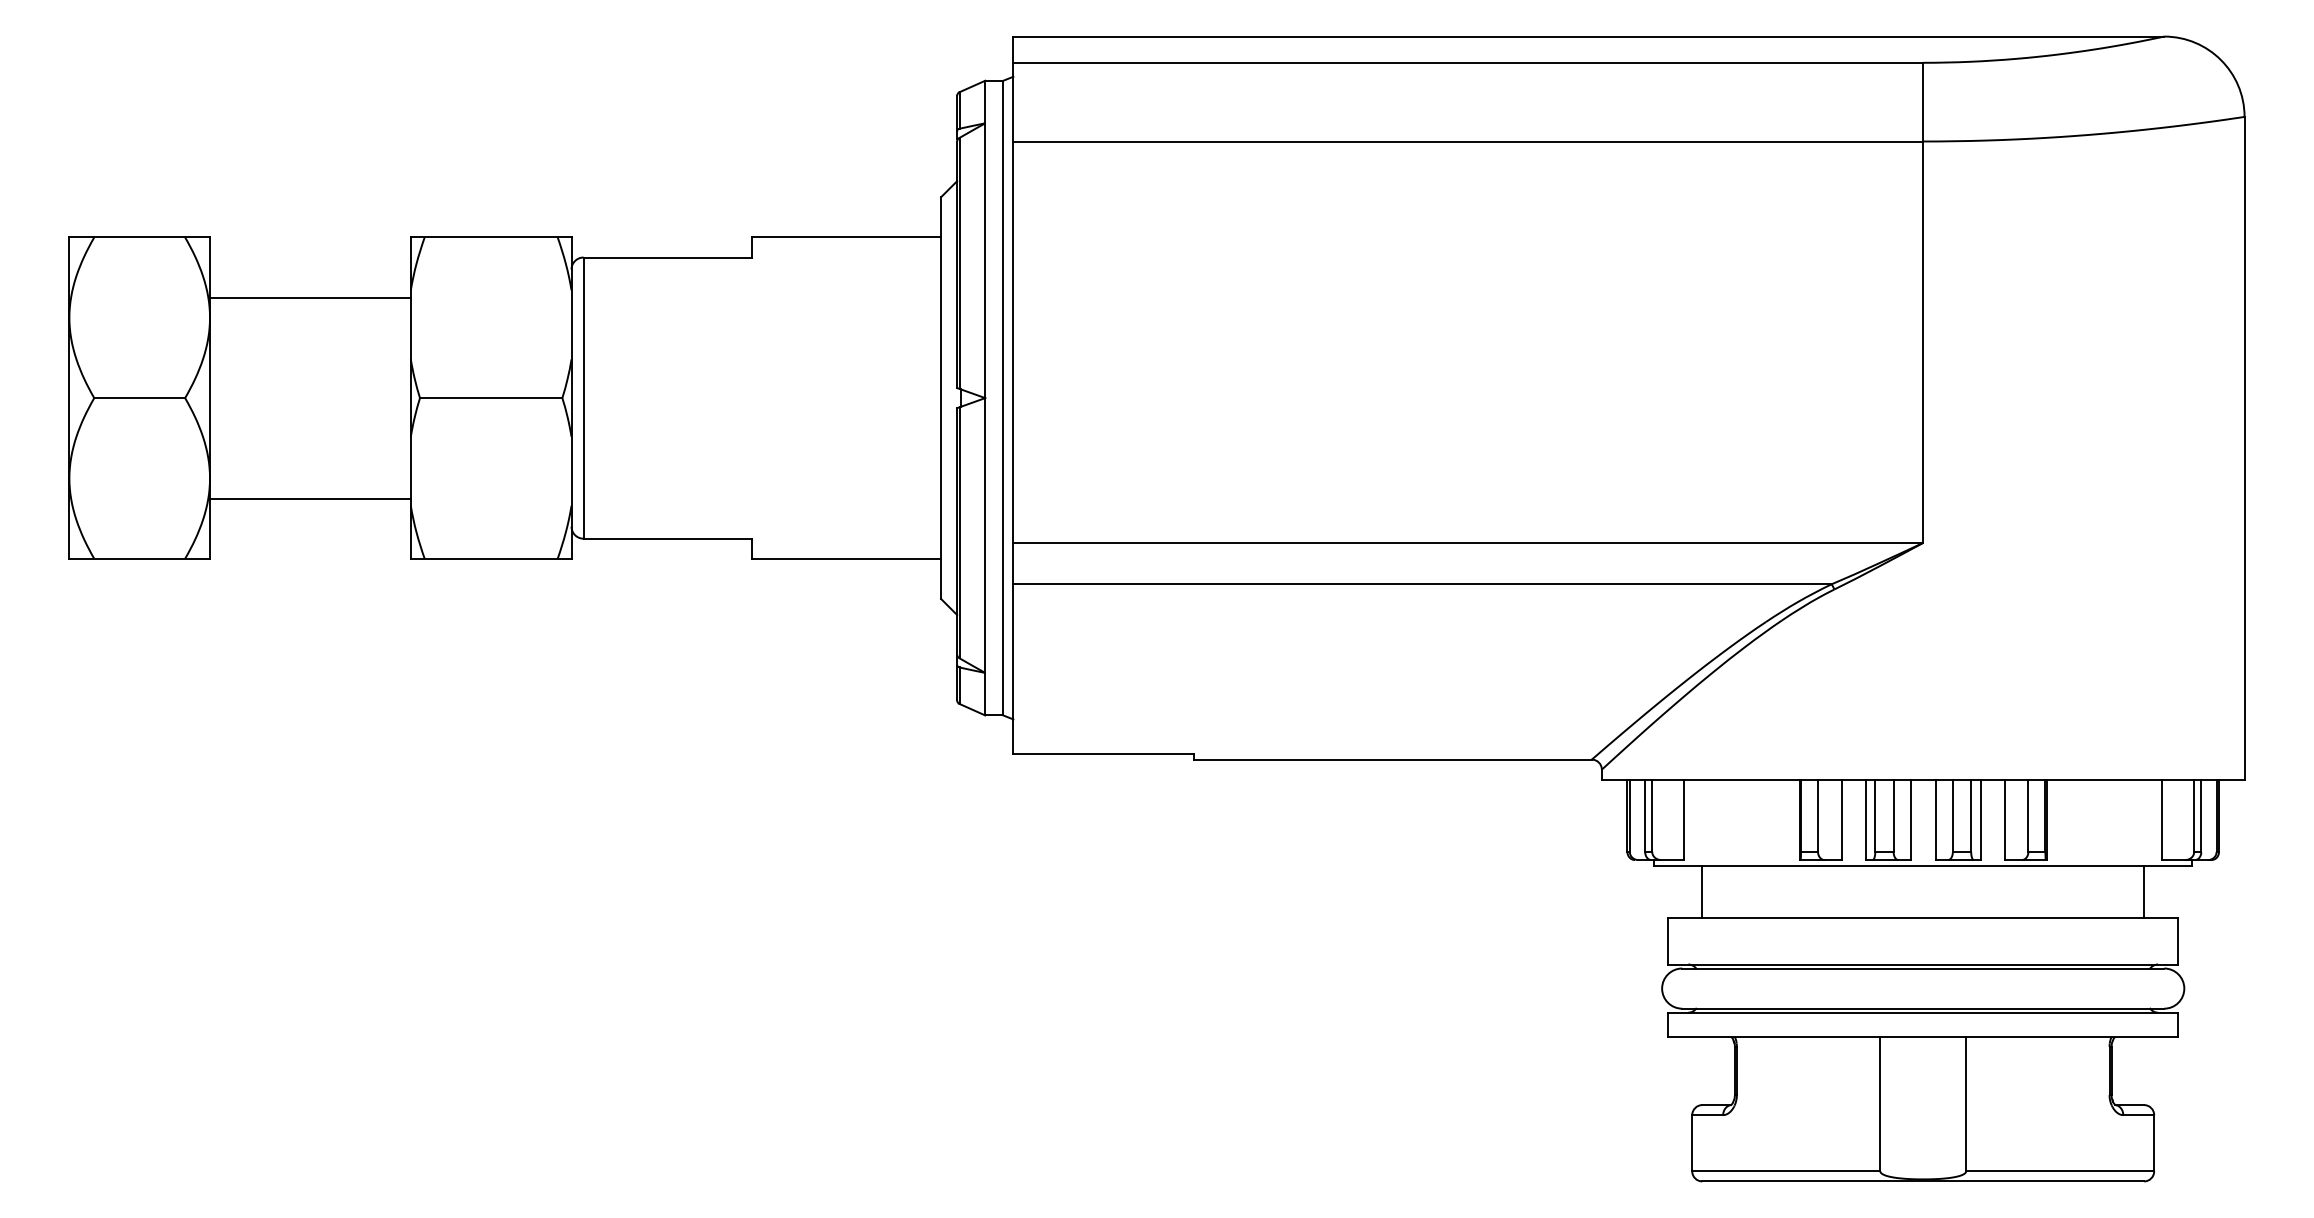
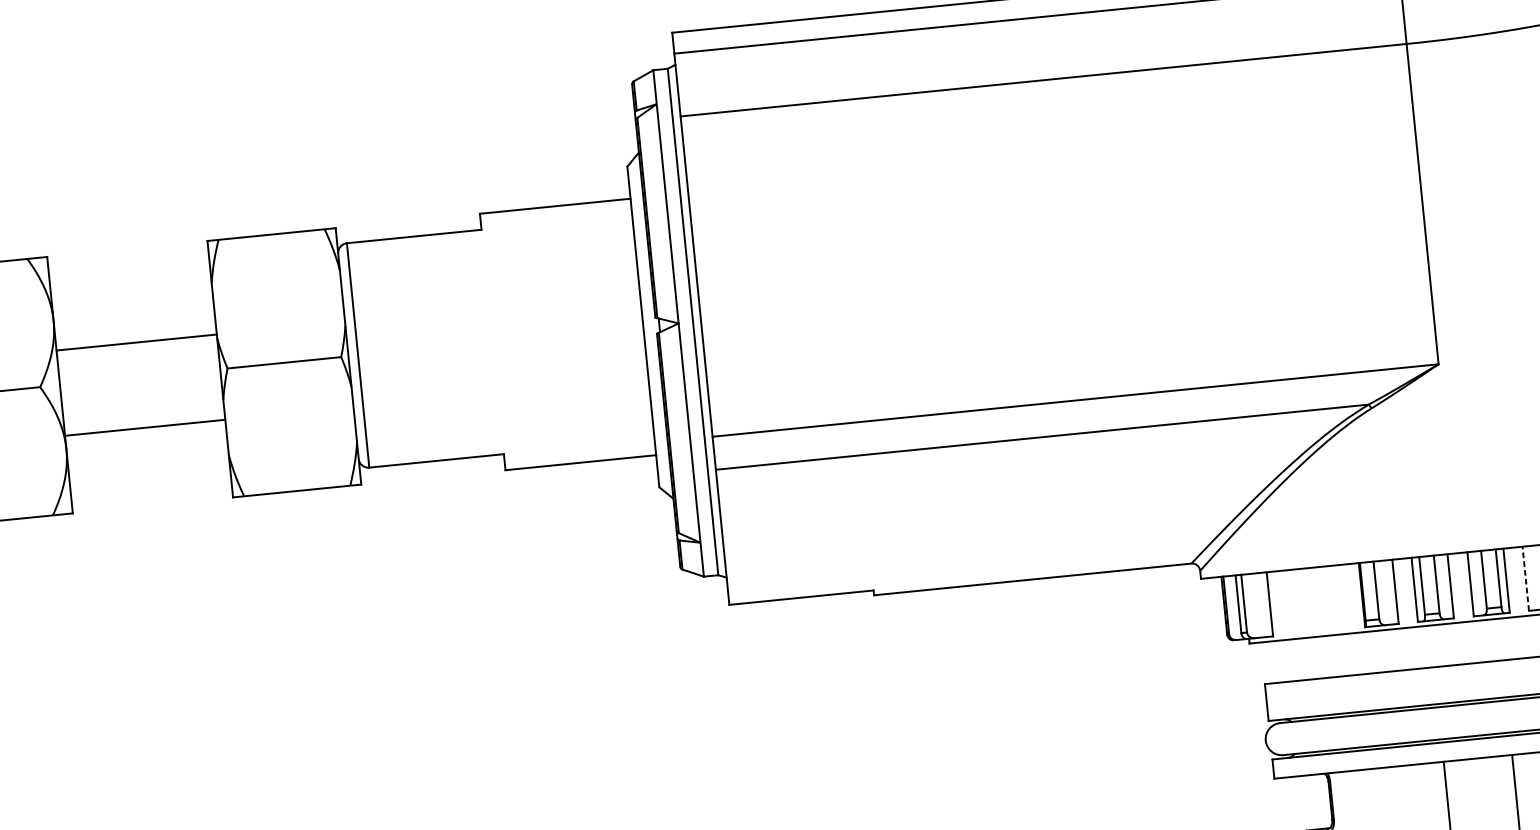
line: (310, 297) -> (136, 342), moved
line: (310, 498) -> (145, 427), moved
line: (2004, 819) -> (1525, 578), solid -> dashed
line: (1702, 892) -> (1290, 660), removed

